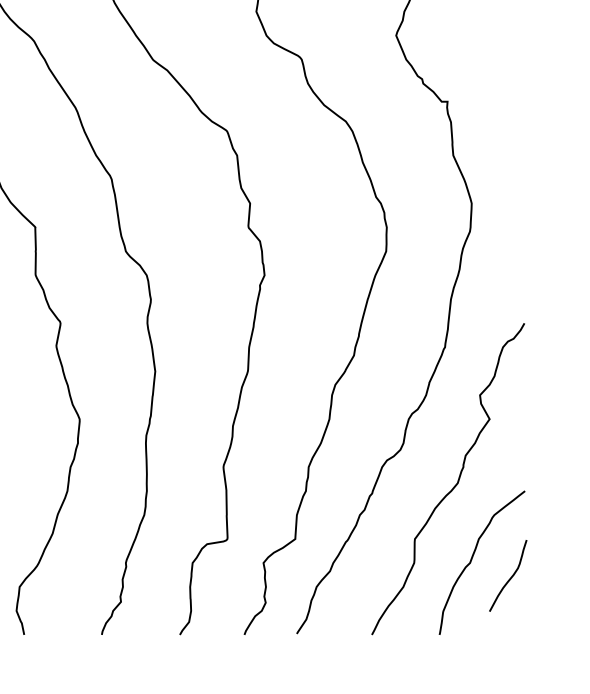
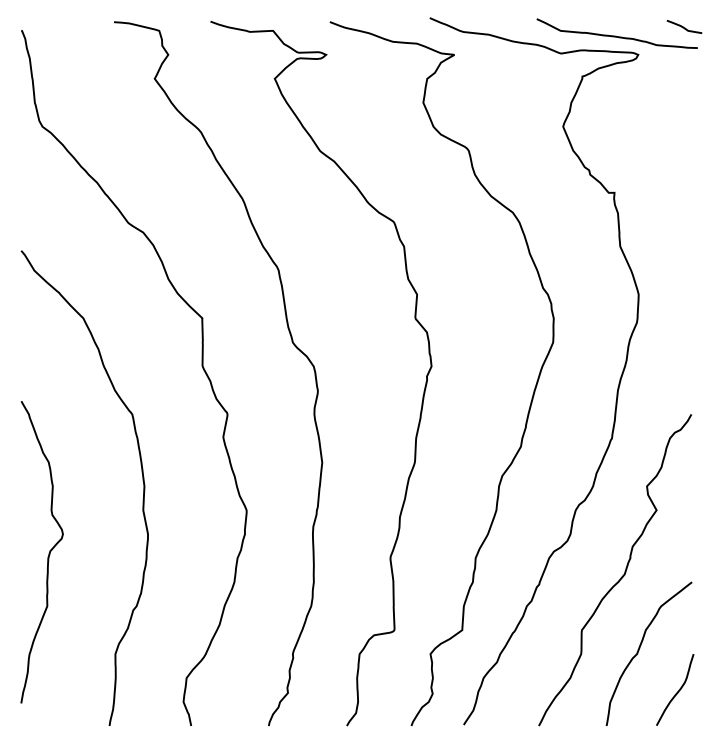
curve: (510, 577) -> (677, 691), moved

